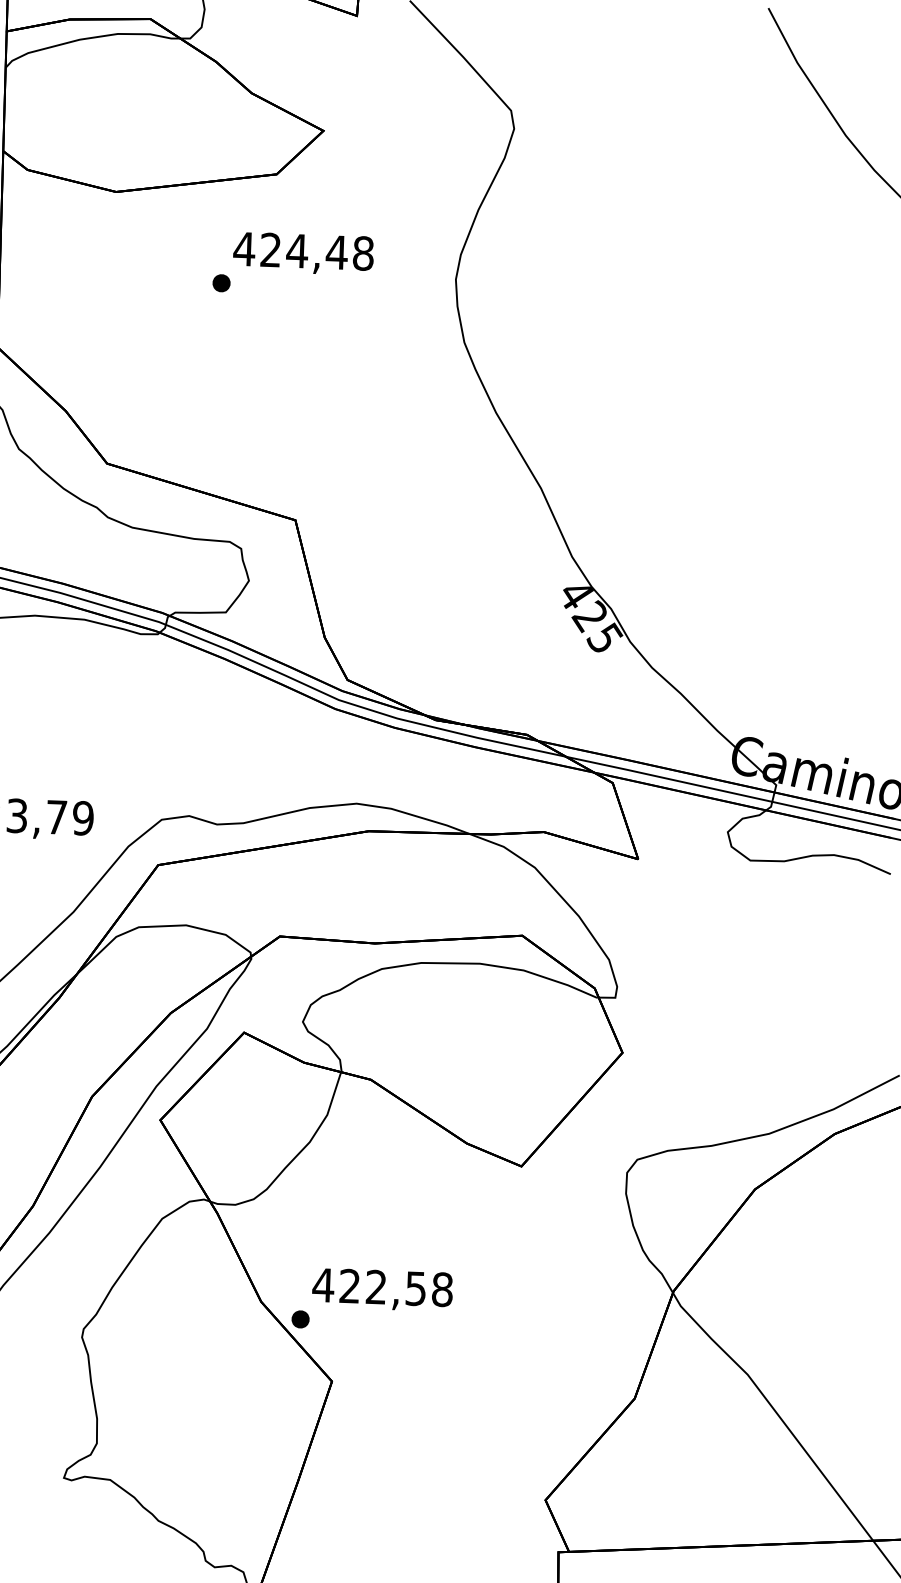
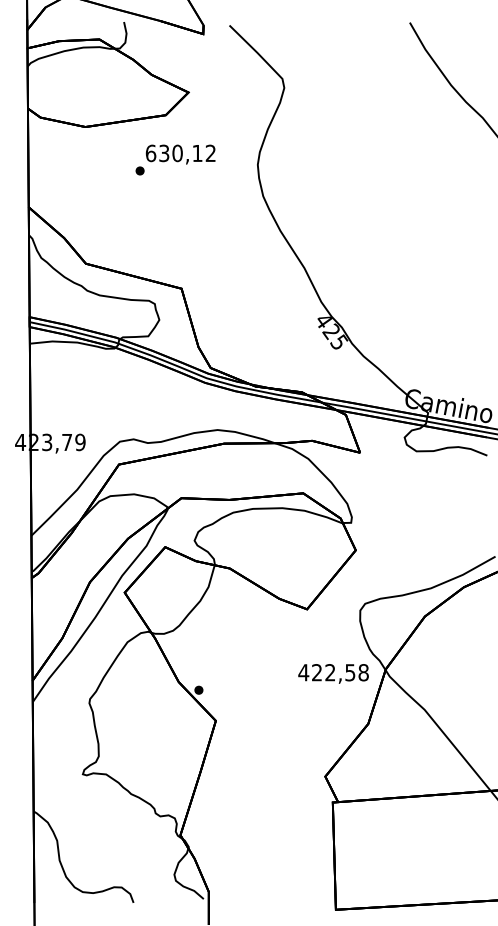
text: (303, 251) -> (180, 153), 424,48 -> 630,12
text: (382, 1289) -> (333, 673), moved

